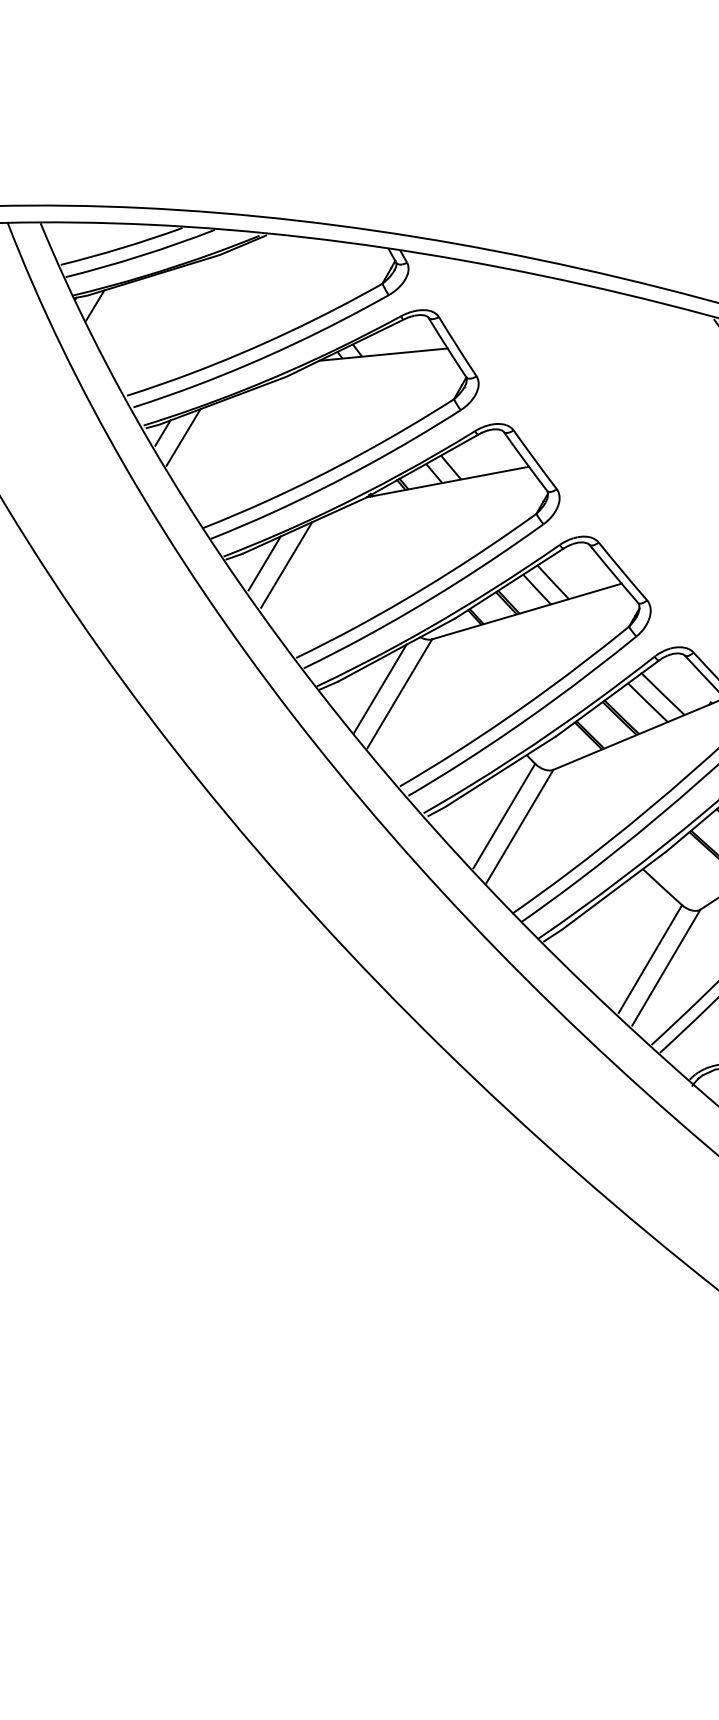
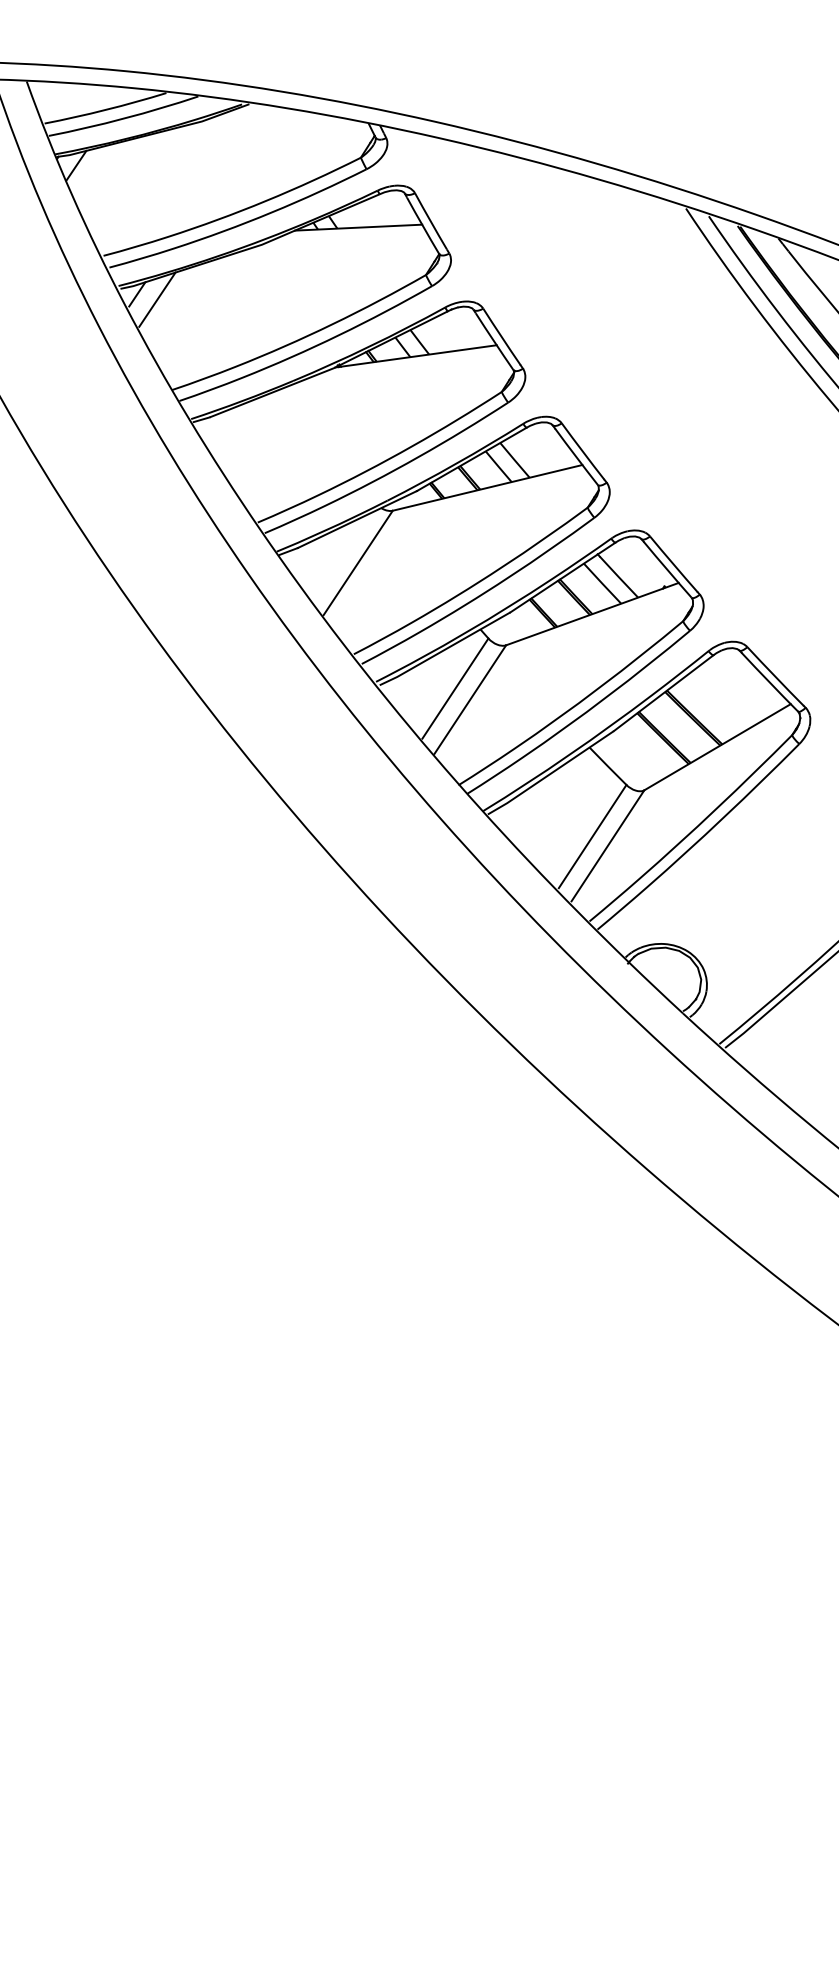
line: (264, 563) -> (231, 427), removed
line: (286, 565) -> (252, 430), removed
line: (380, 688) -> (339, 556), removed

